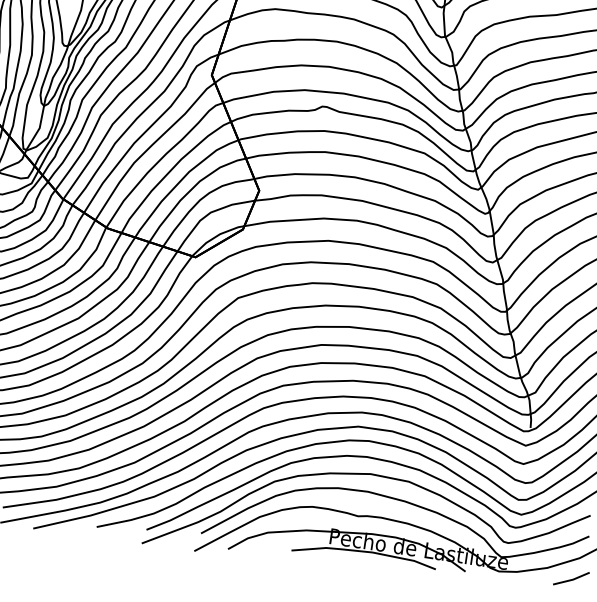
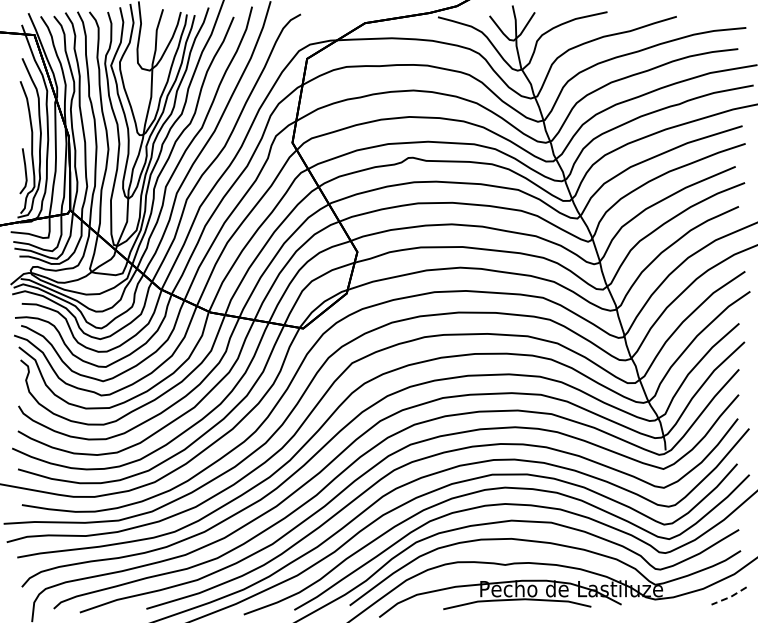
line: (572, 580) -> (730, 597), solid -> dashed

